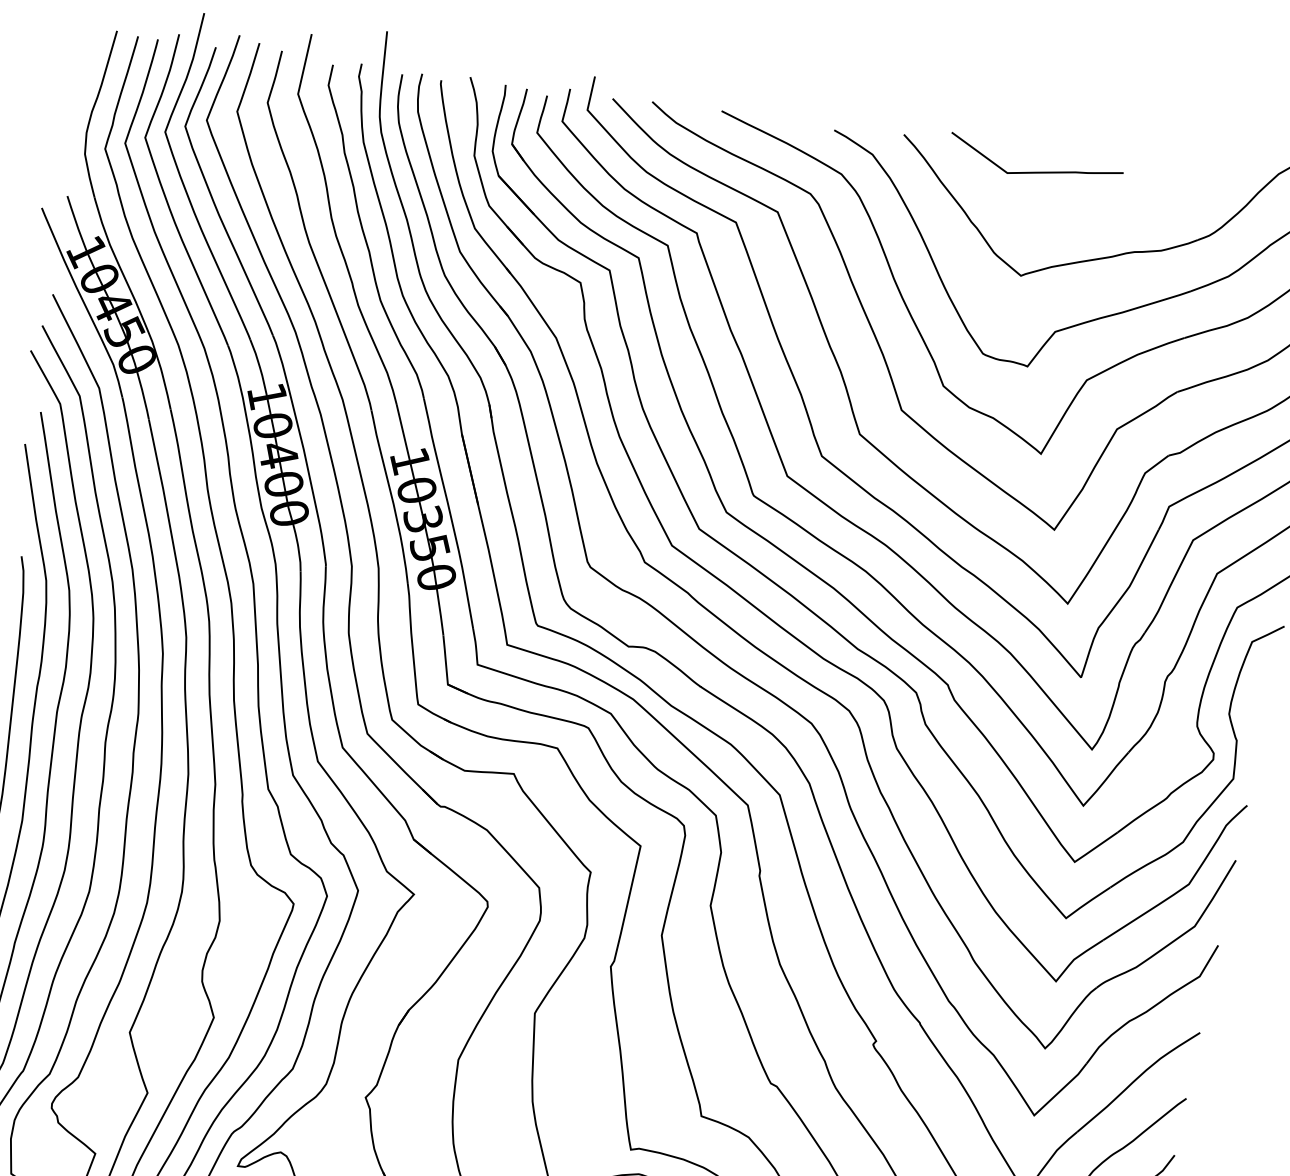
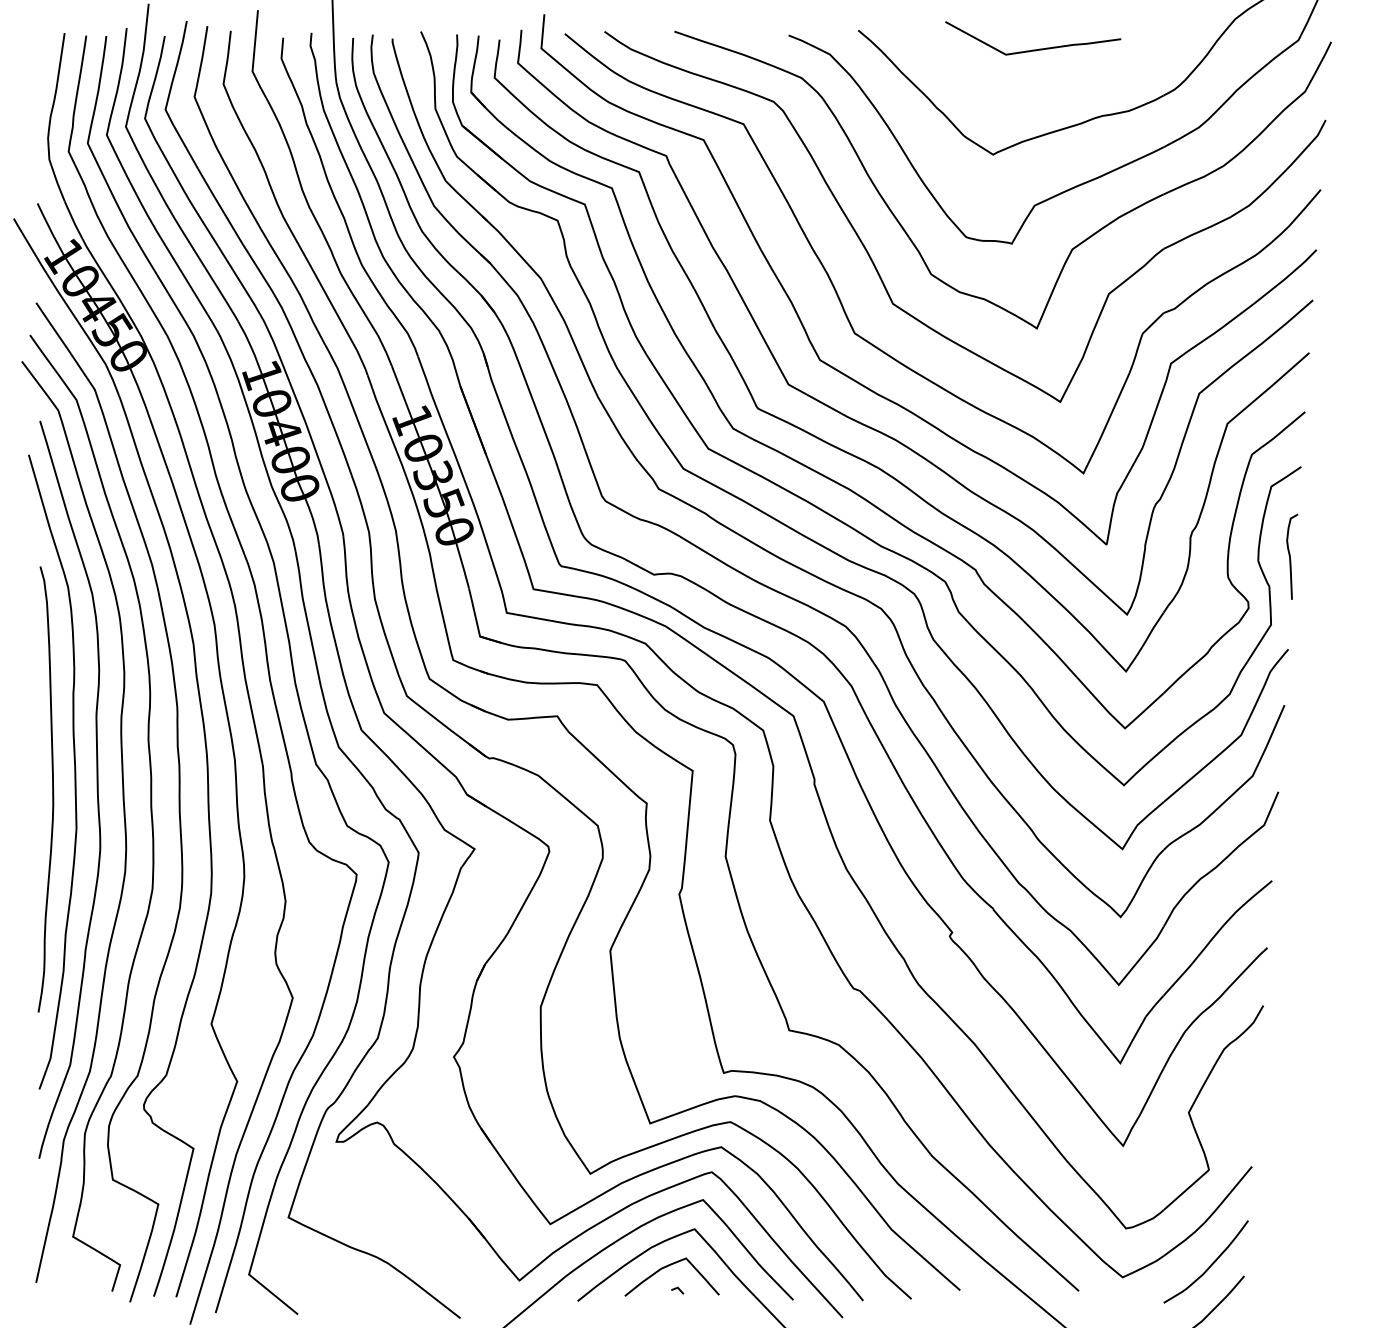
curve: (1035, 171) -> (1033, 49), moved
curve: (1261, 713) -> (1290, 556), added

